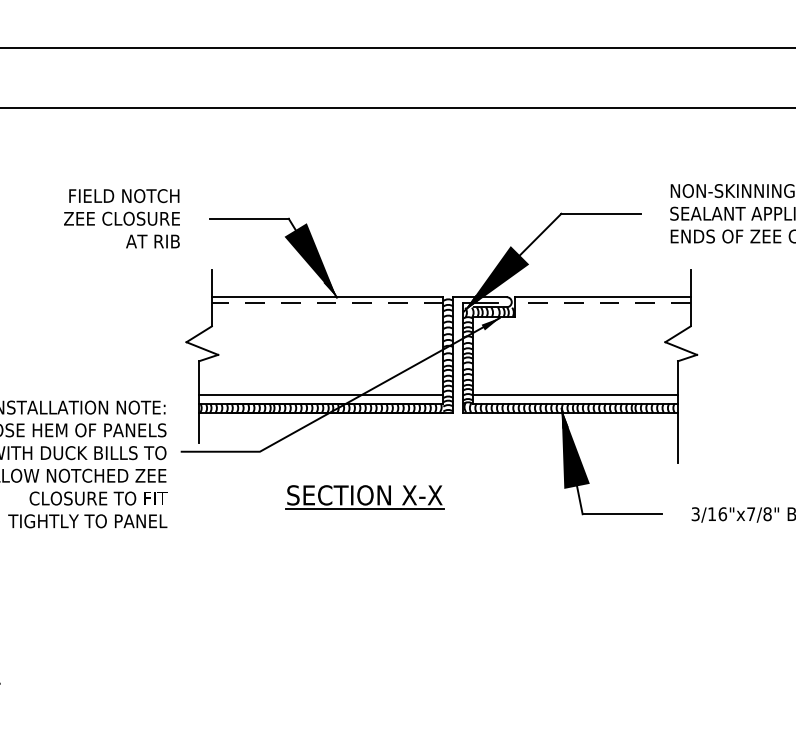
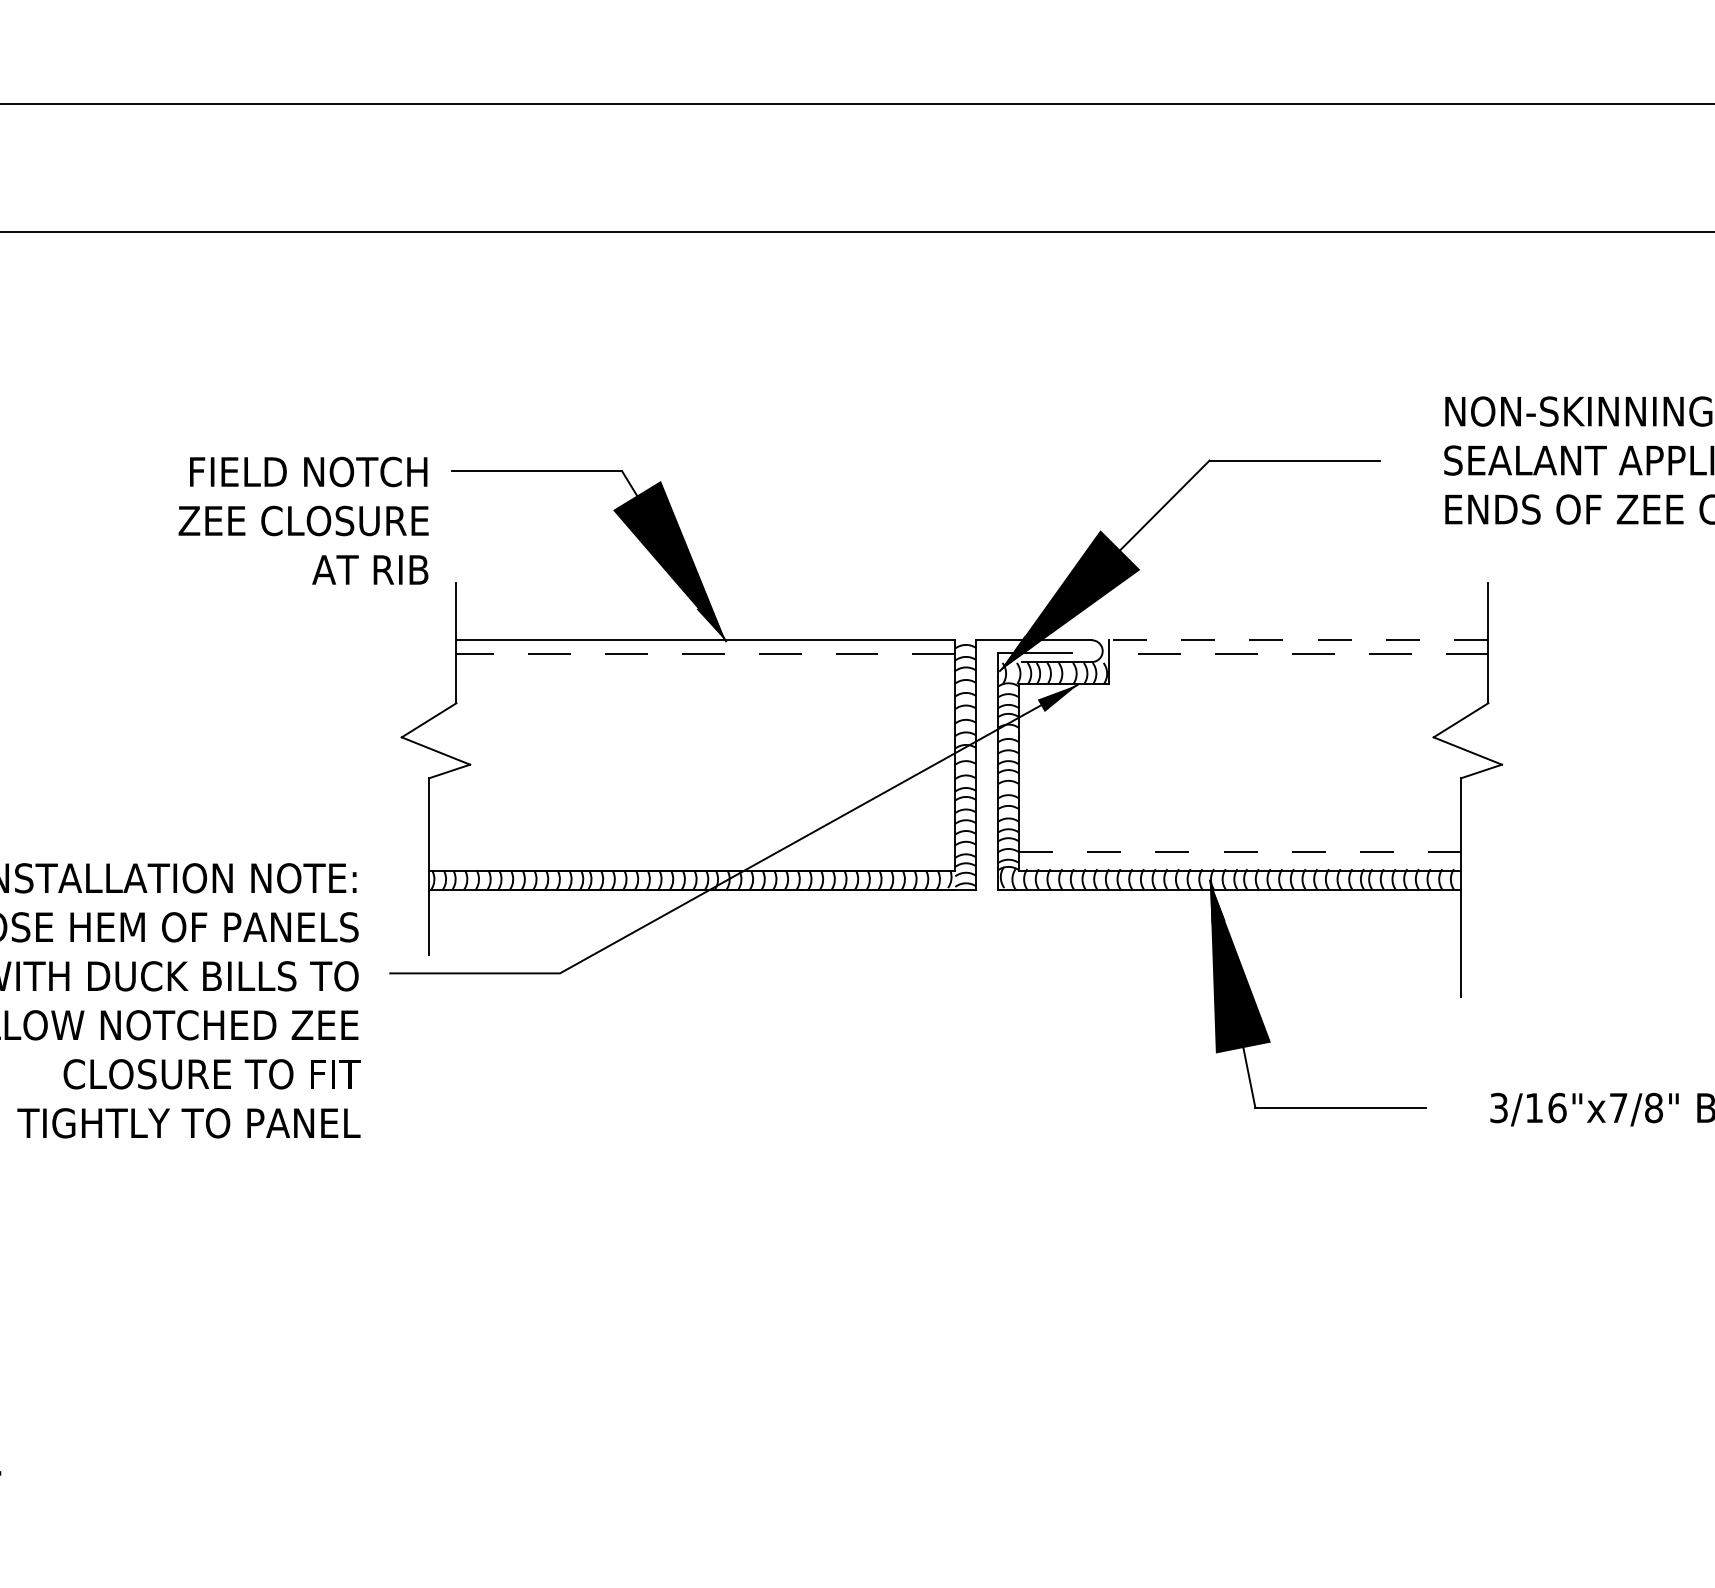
text: (121, 218) -> (302, 520), moved
line: (602, 297) -> (1298, 640), solid -> dashed
line: (321, 395) -> (692, 852), removed
line: (575, 395) -> (1240, 852), solid -> dashed
part: (364, 497) -> (785, 1071), removed

